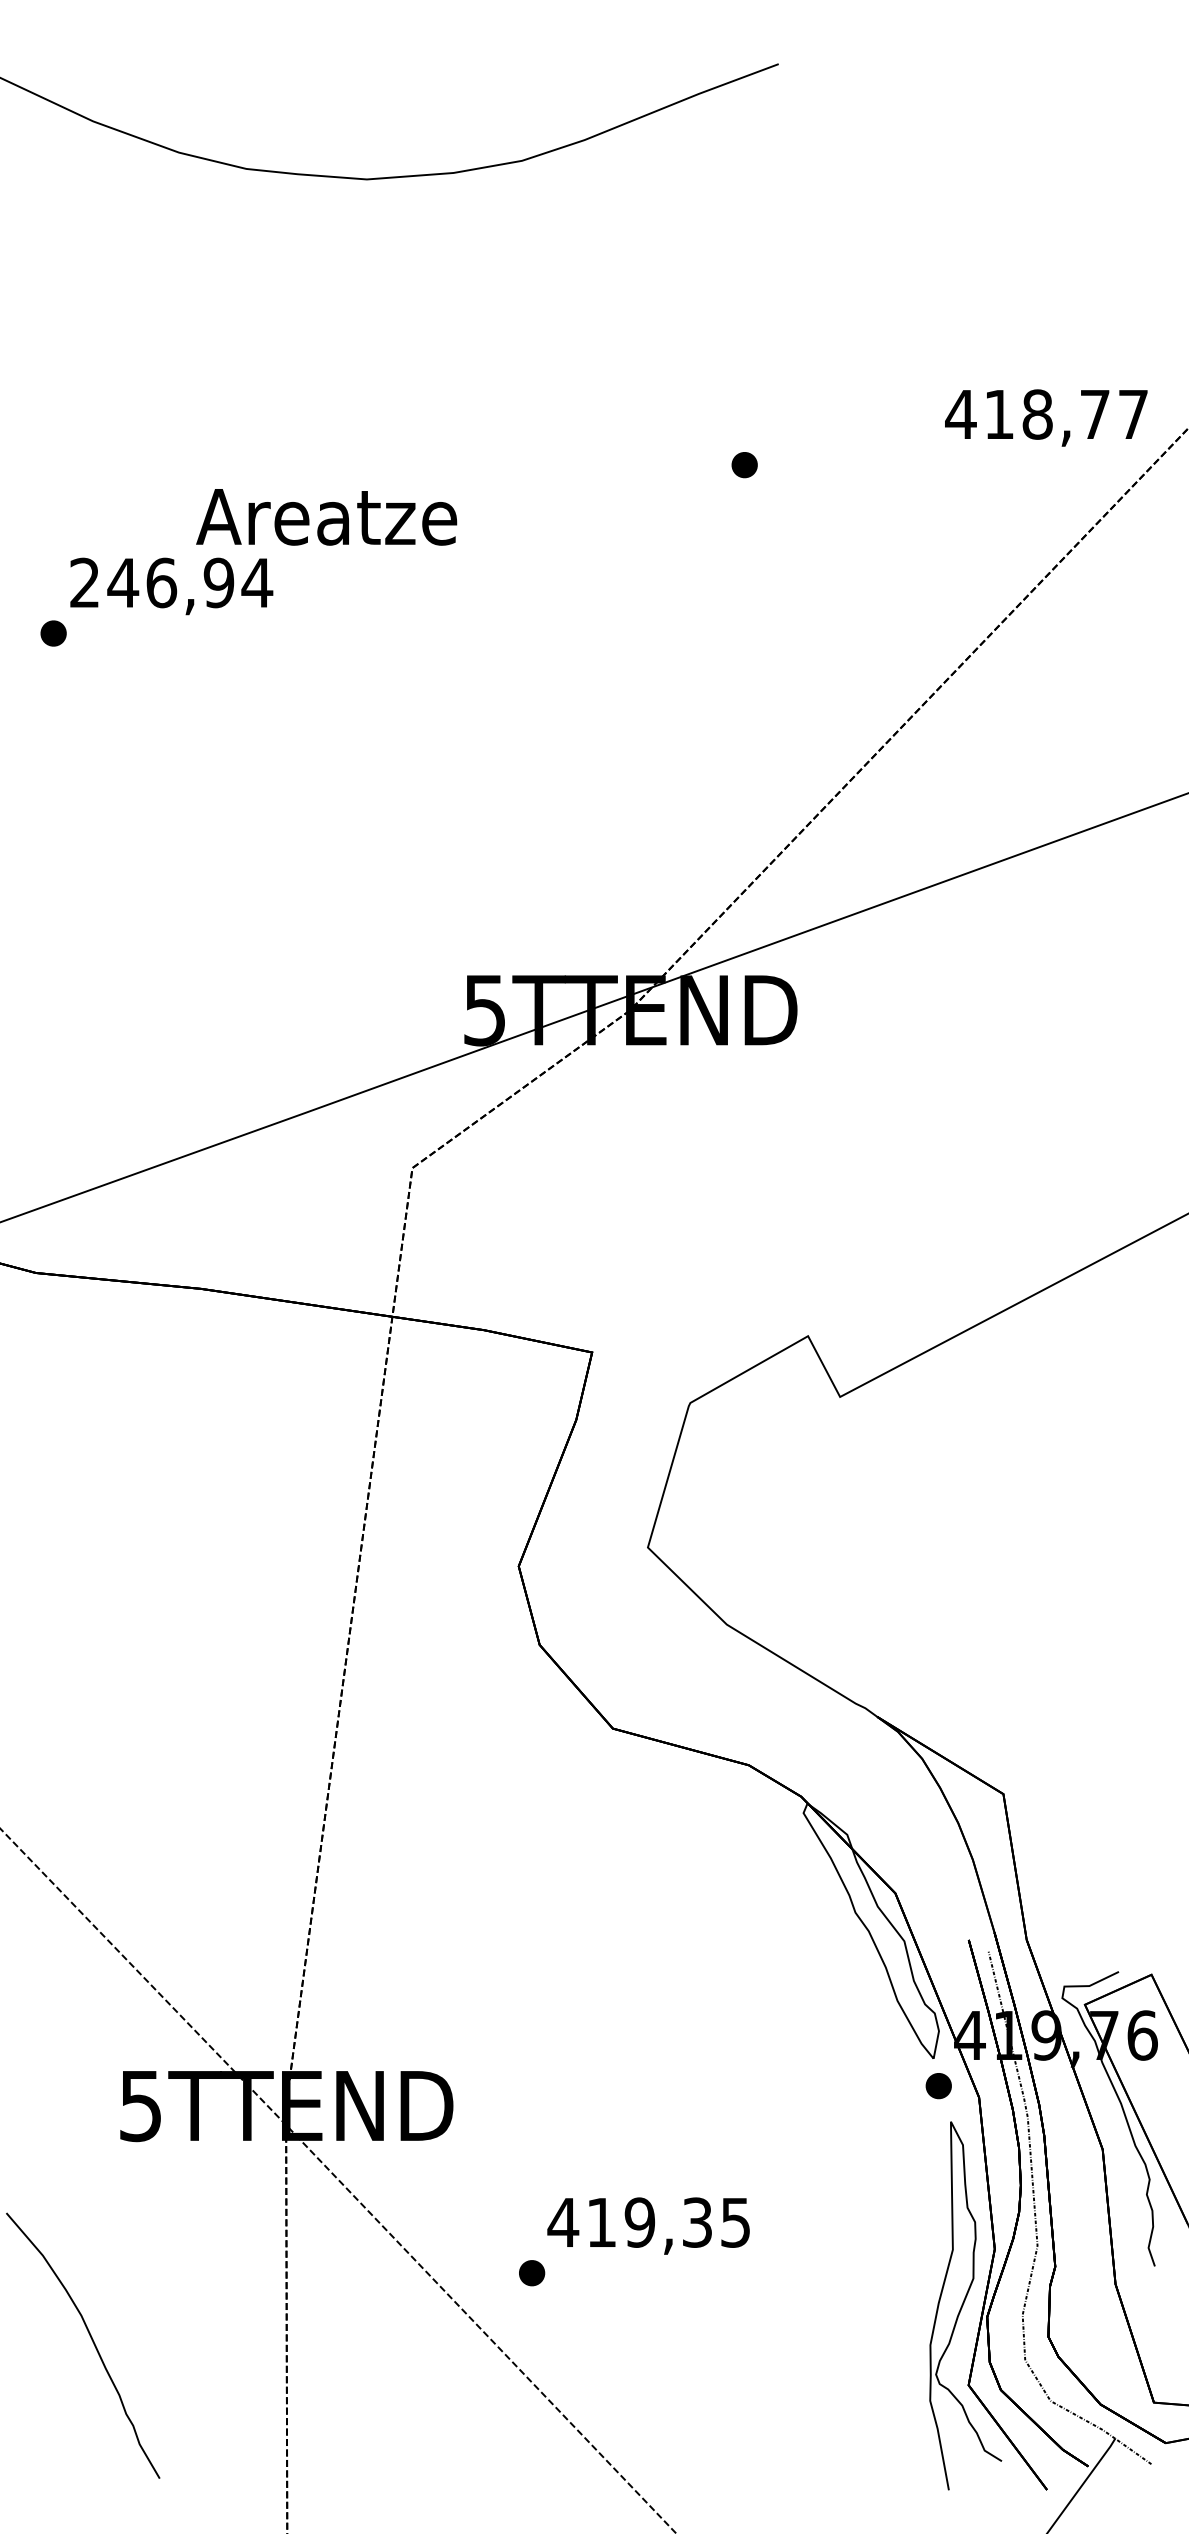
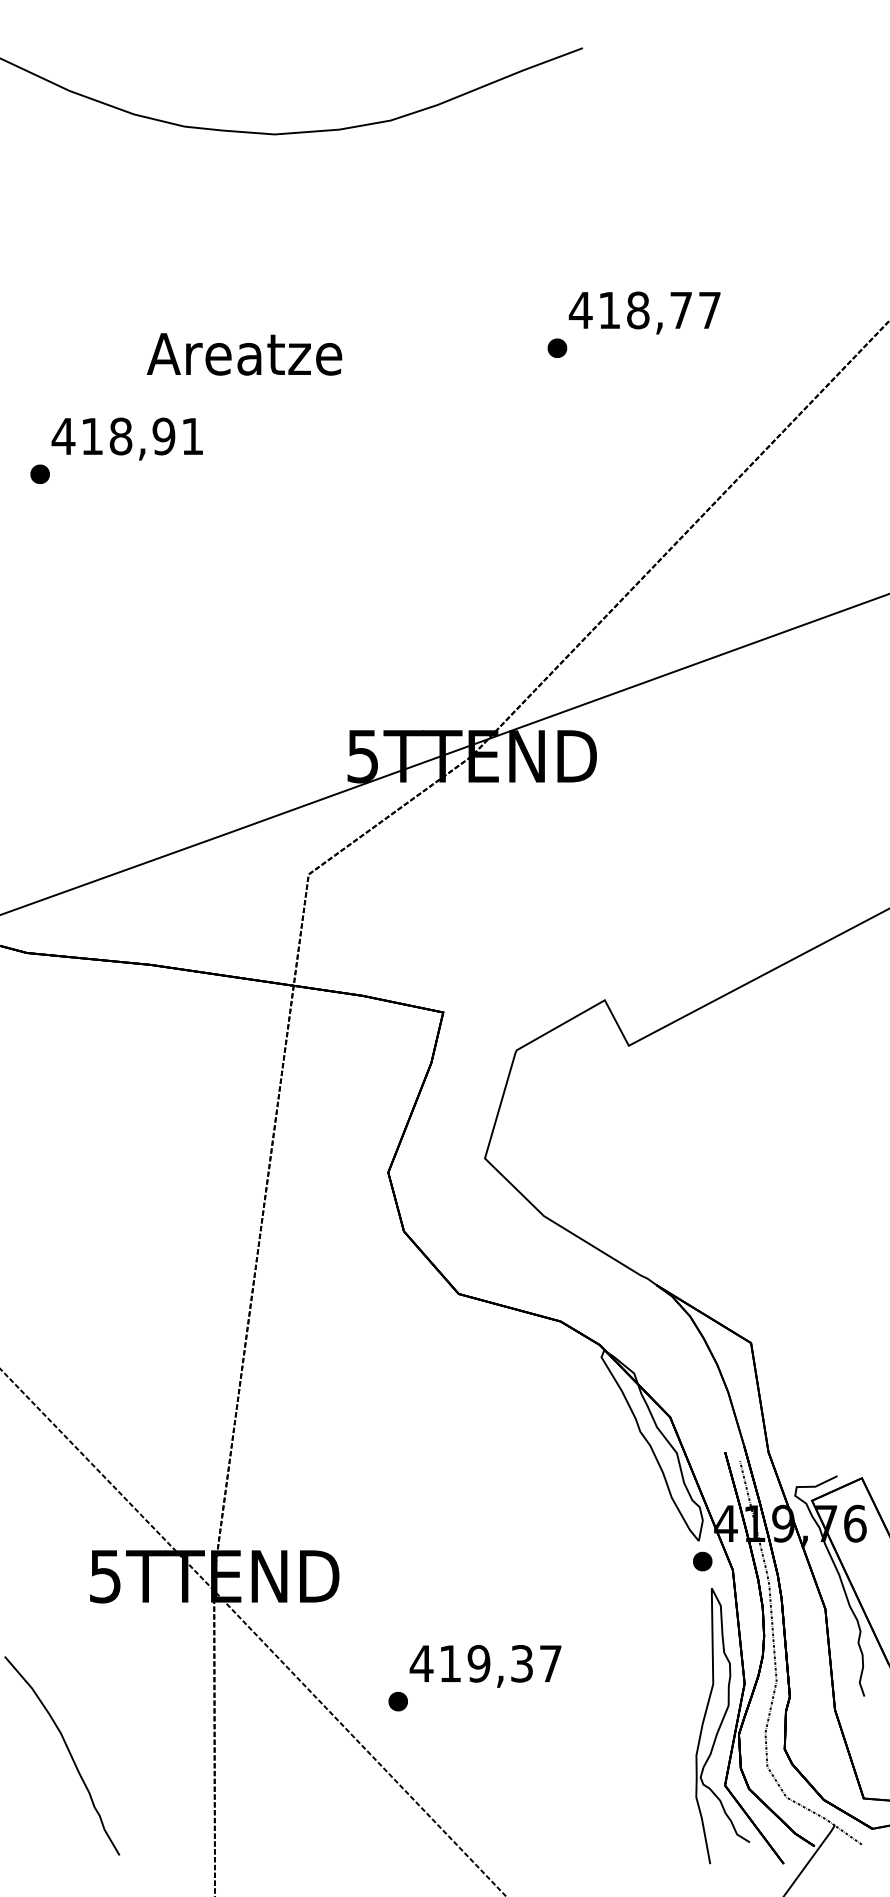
text: (1046, 417) -> (644, 312), moved
text: (326, 517) -> (244, 354), moved
text: (170, 582) -> (127, 436), 246,94 -> 418,91
text: (735, 2222) -> (550, 1663), 419,35 -> 419,37

